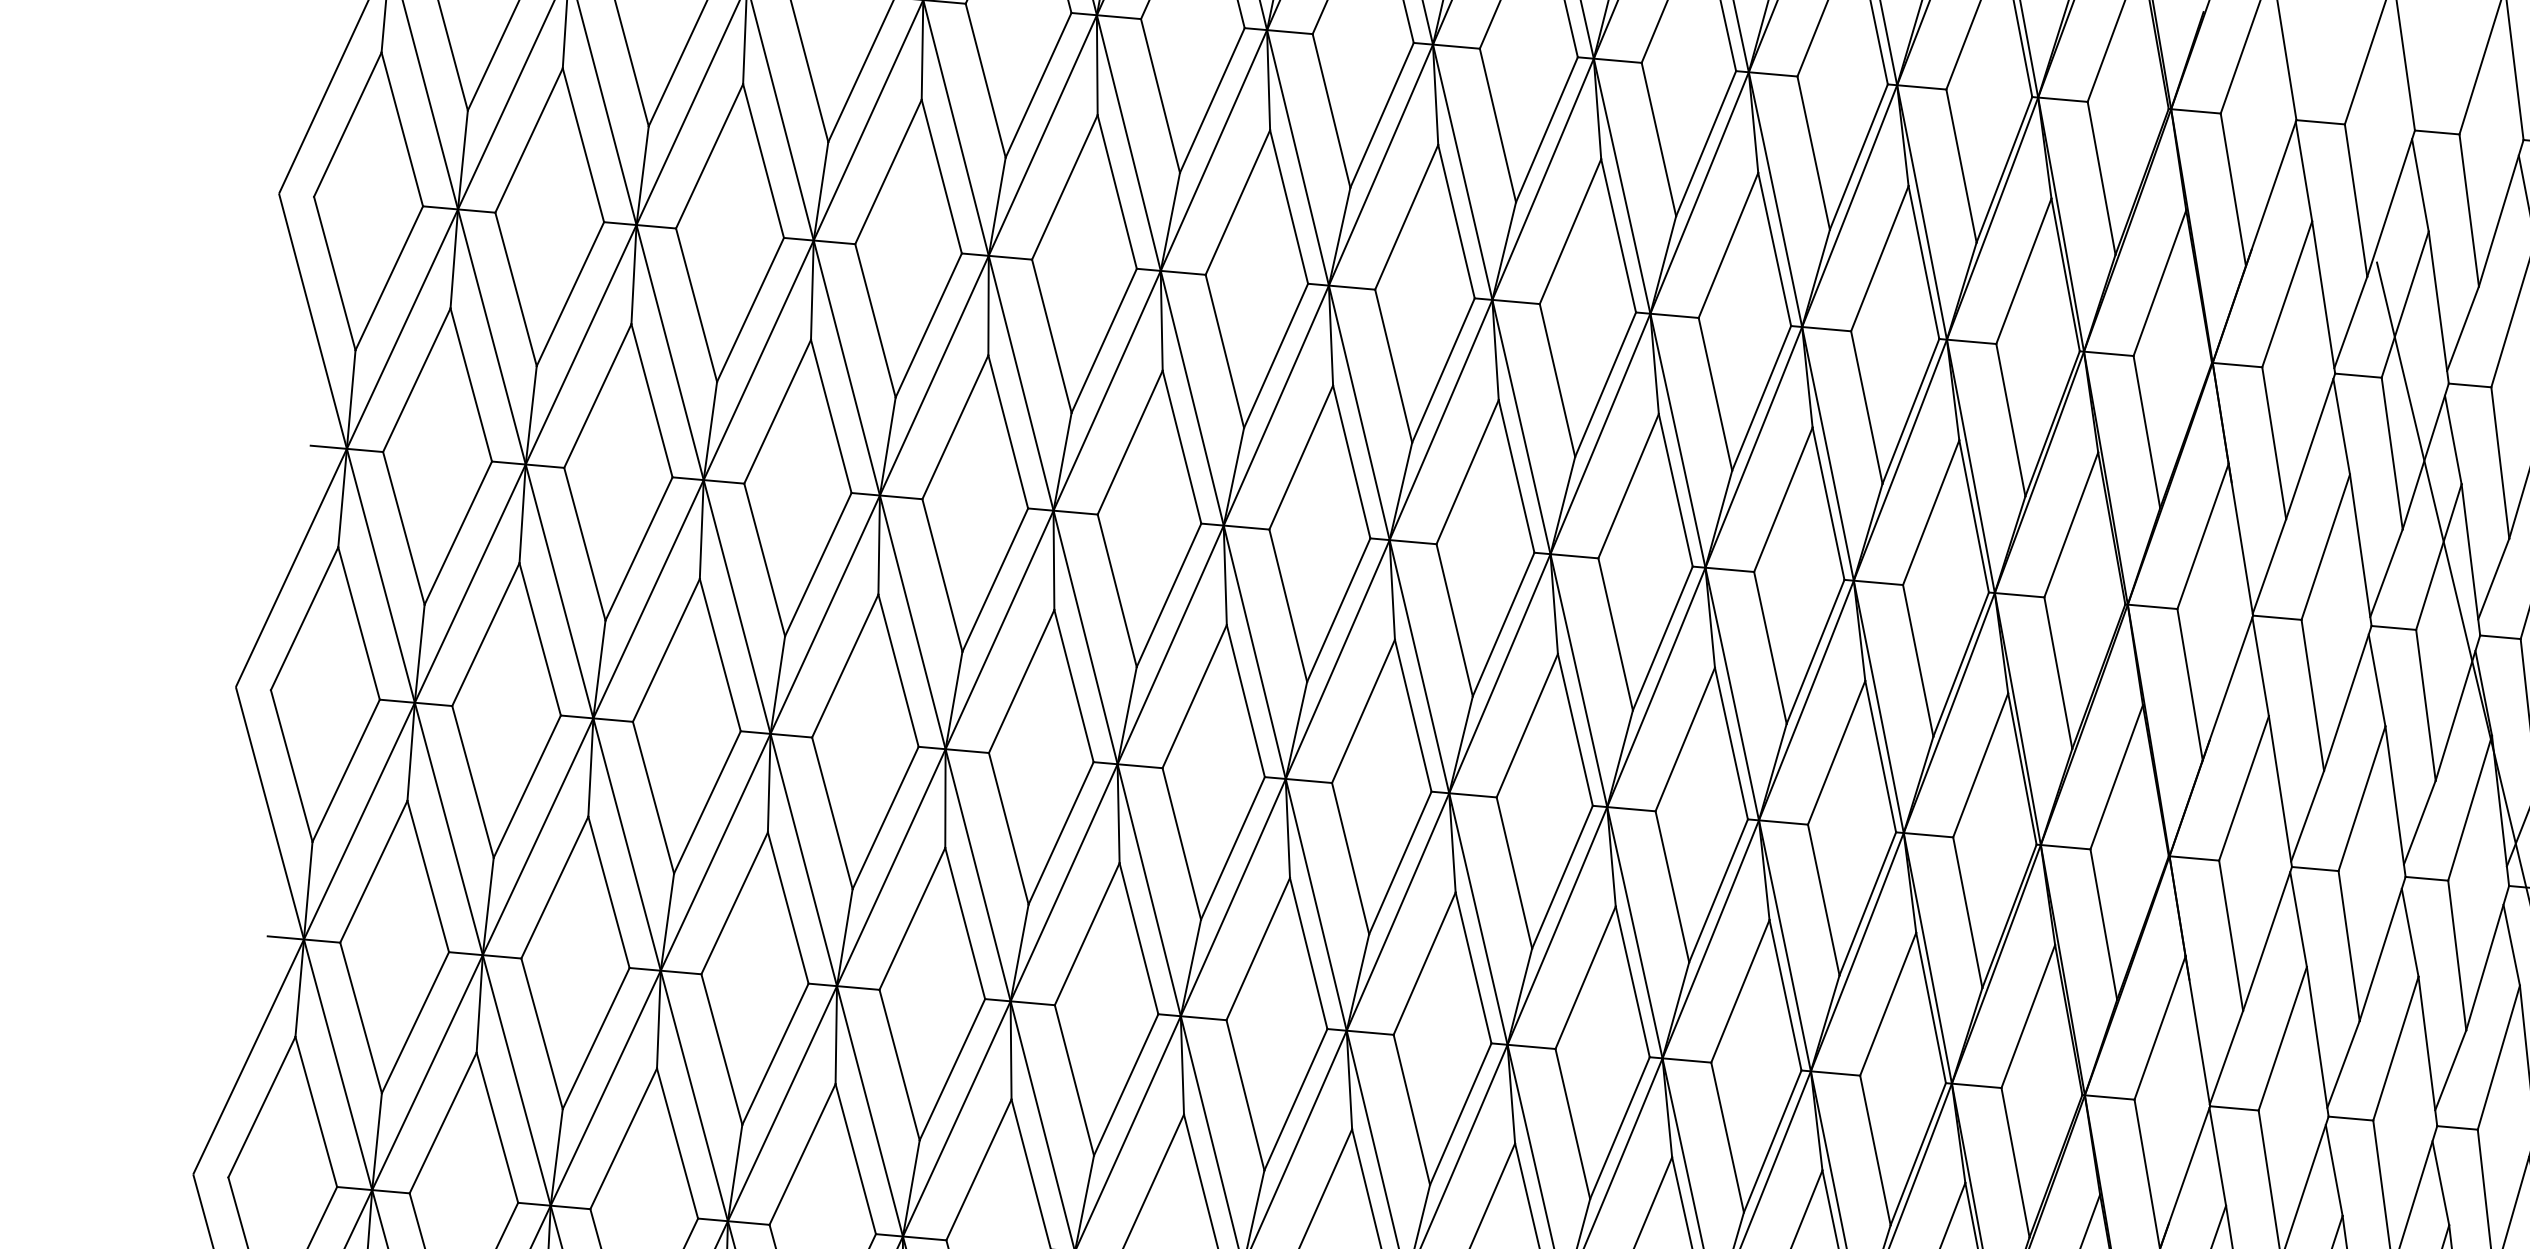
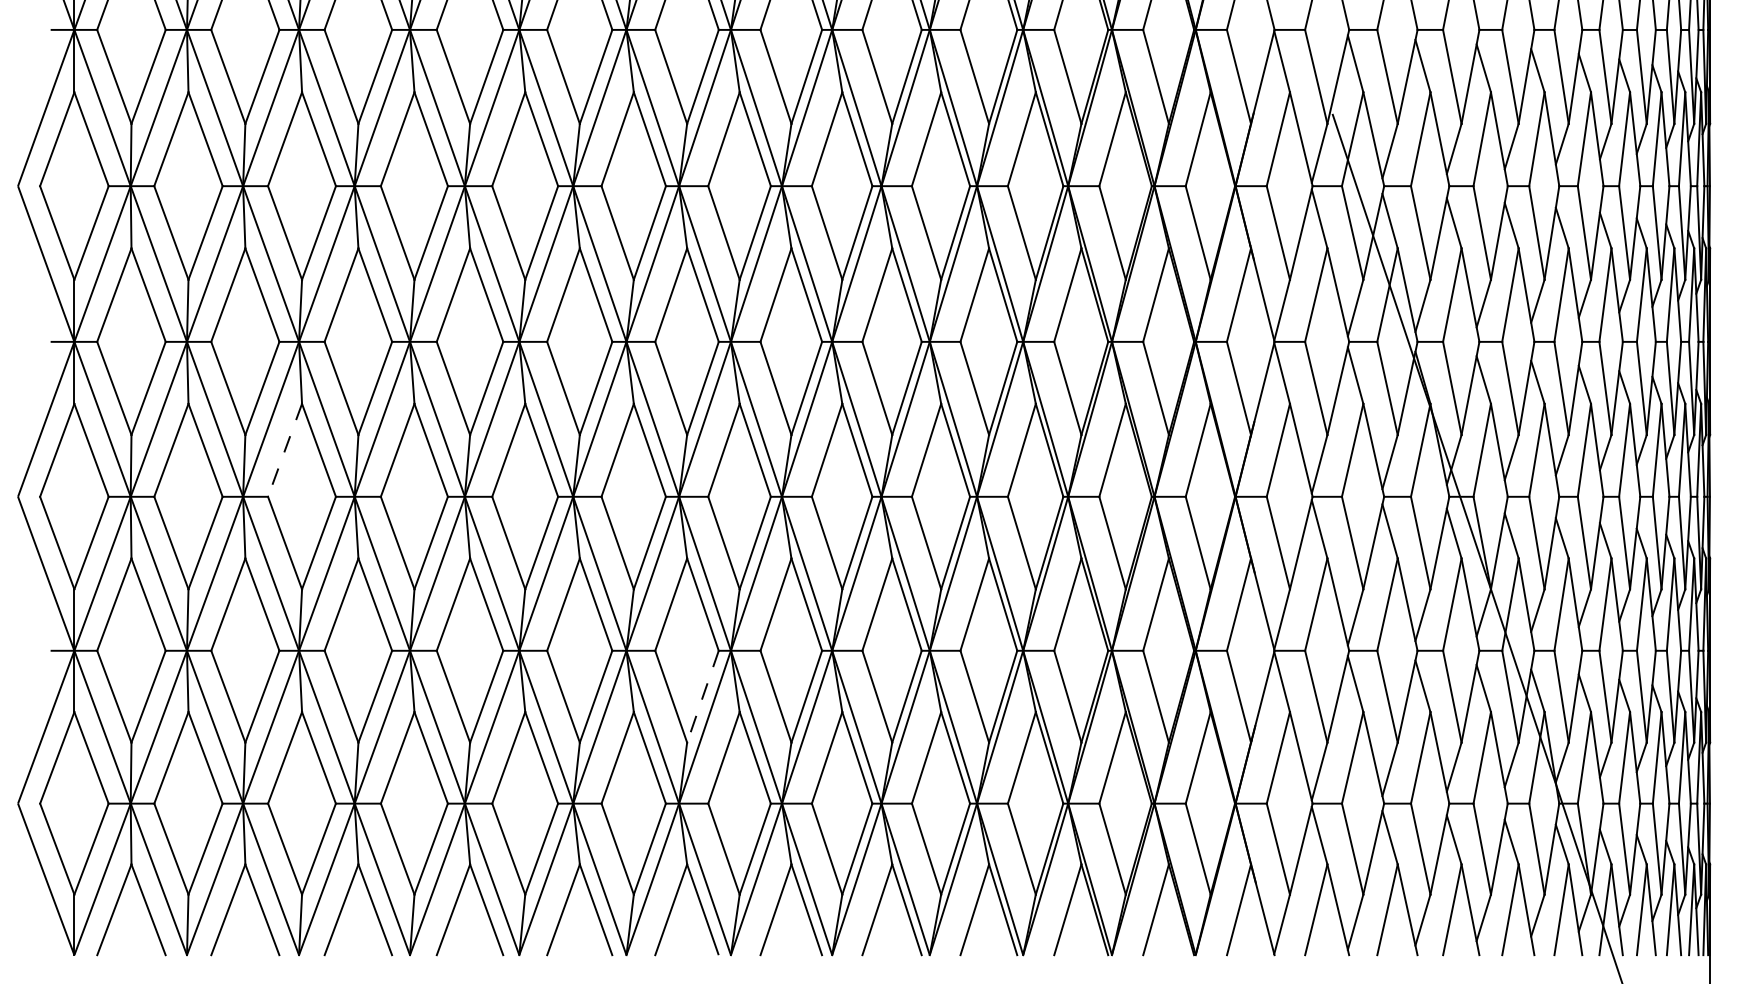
line: (665, 650) -> (284, 450), solid -> dashed
line: (1295, 1099) -> (702, 696), solid -> dashed

